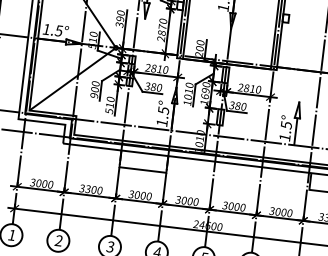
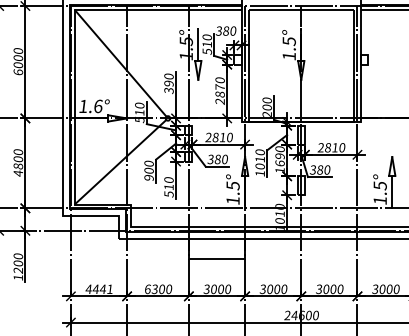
text: (58, 30) -> (97, 106), 1.5° -> 1.6°
text: (41, 183) -> (99, 289), 3000 -> 4441
text: (81, 188) -> (147, 289), 3300 -> 6300

